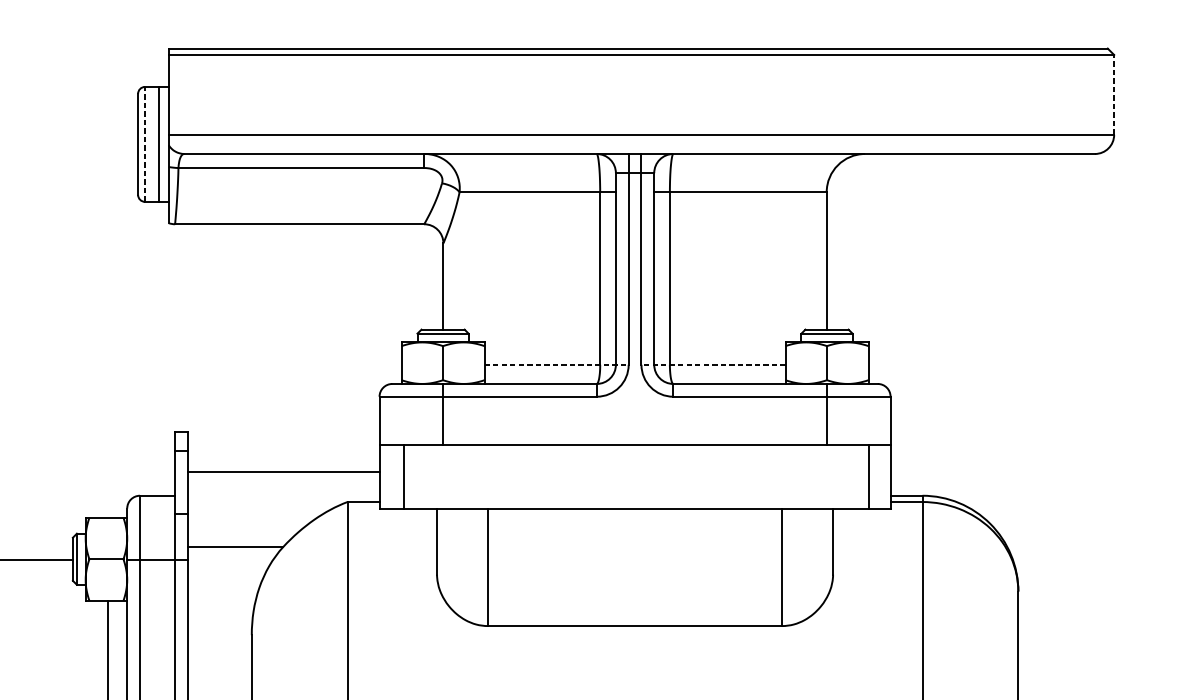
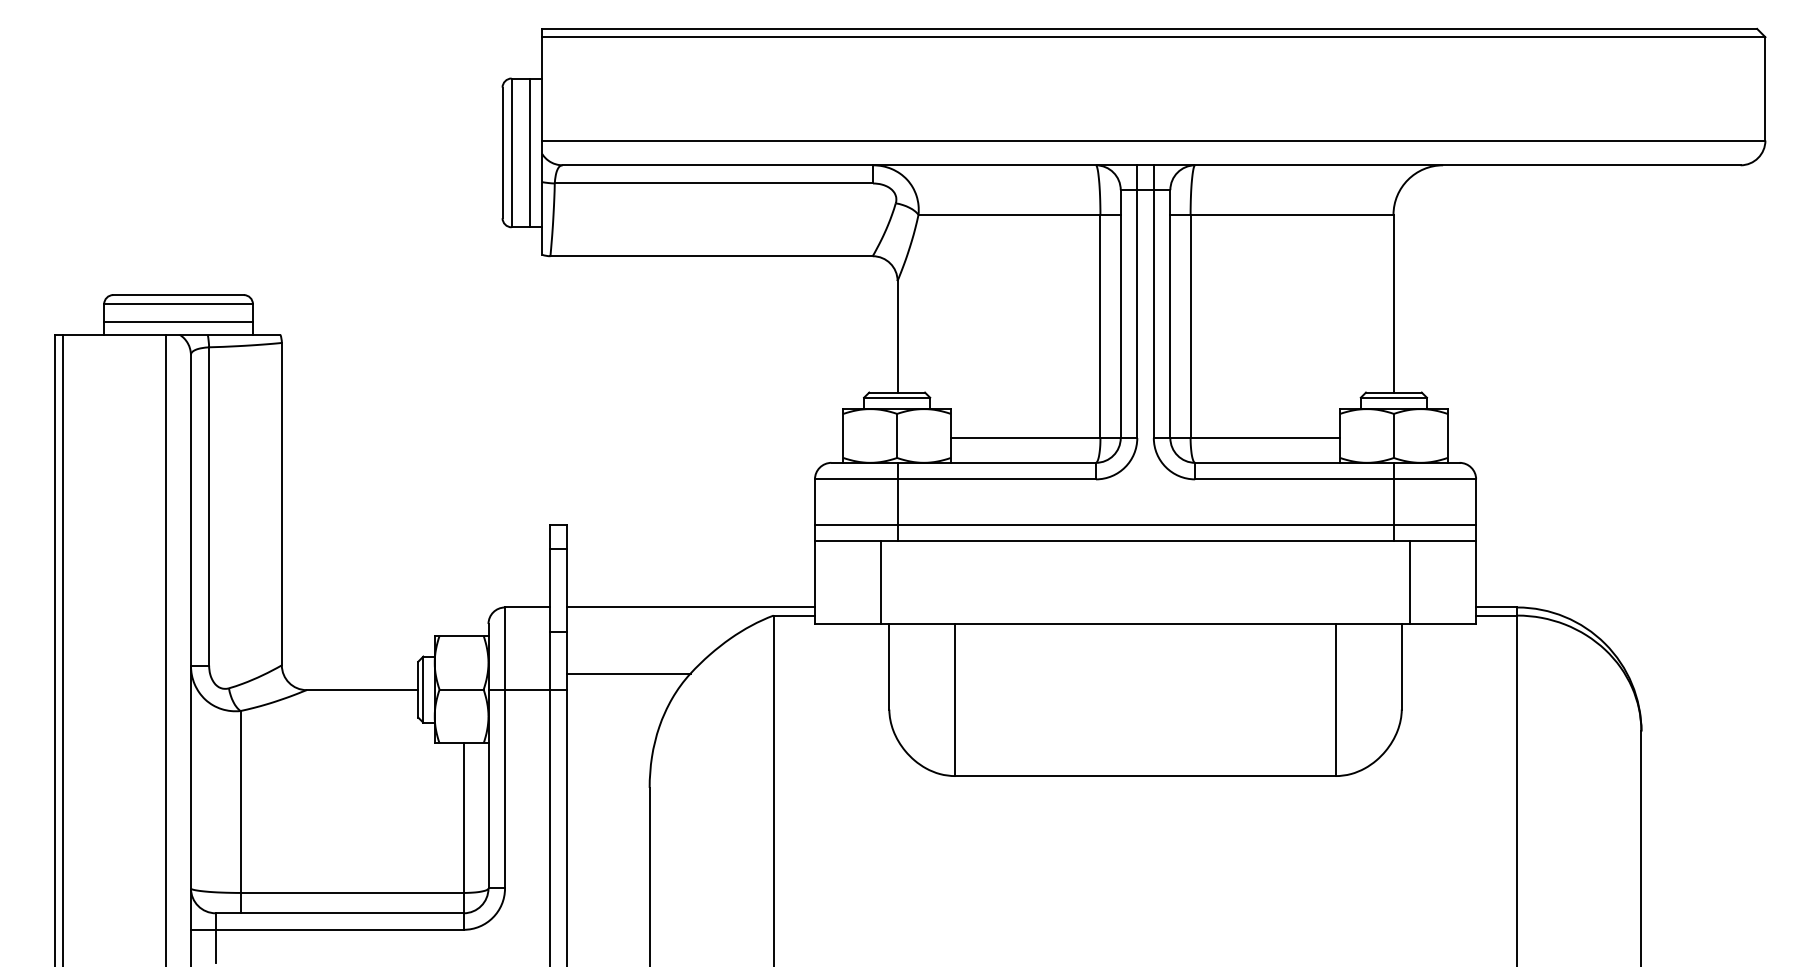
line: (1114, 94) -> (1765, 88), dashed -> solid
line: (145, 144) -> (511, 152), dashed -> solid
line: (556, 365) -> (1044, 438), dashed -> solid
line: (713, 365) -> (1246, 438), dashed -> solid
line: (635, 431) -> (1145, 524), added
line: (283, 471) -> (690, 607), moved
line: (404, 476) -> (881, 582), moved
line: (869, 476) -> (1410, 582), moved

